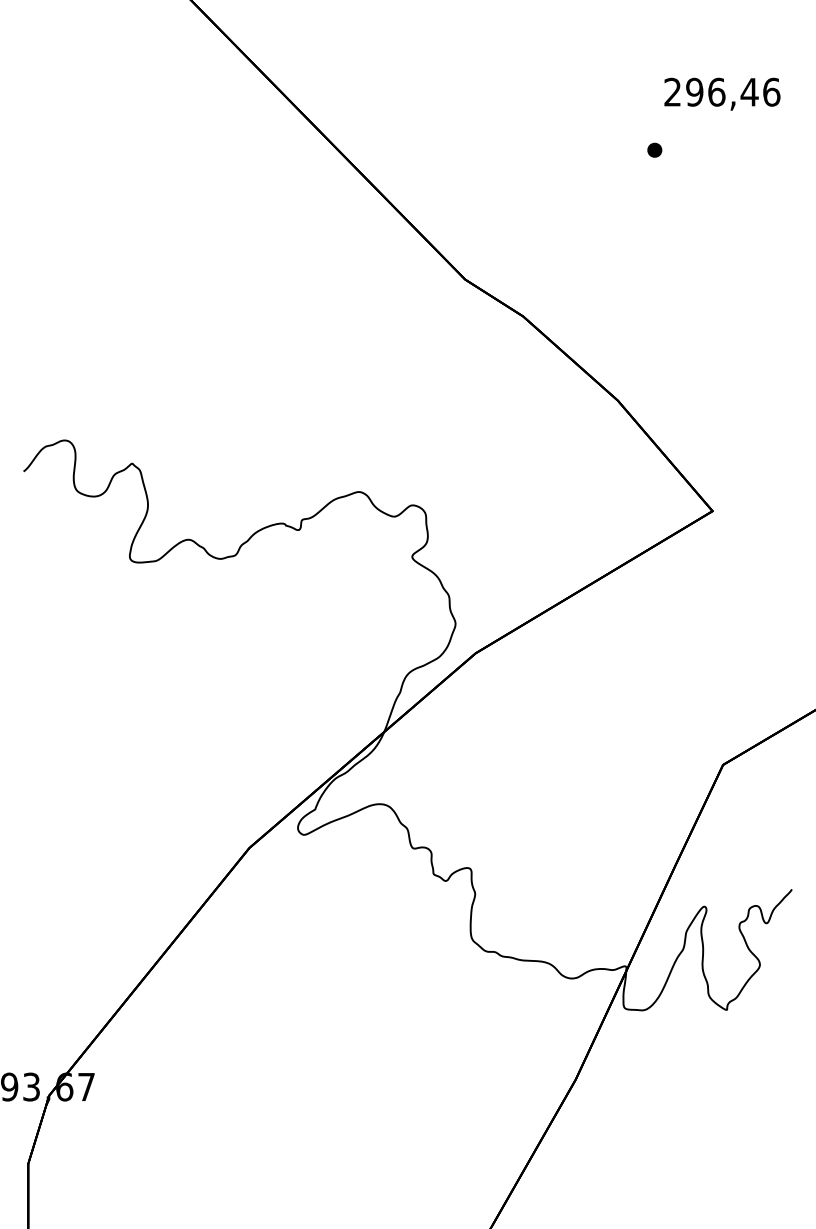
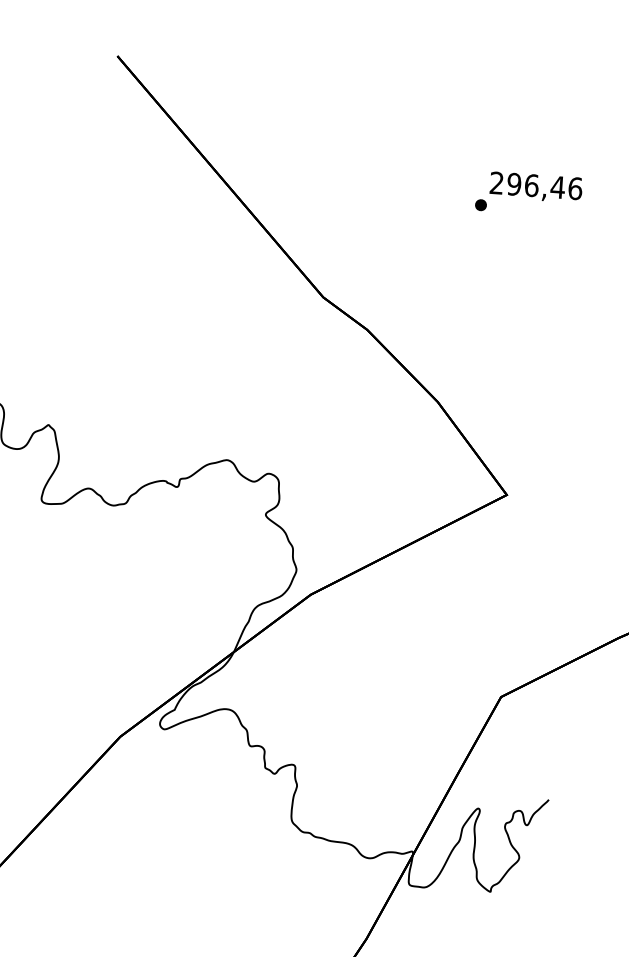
text: (722, 93) -> (536, 186), moved

